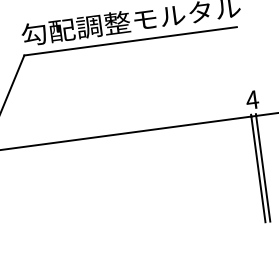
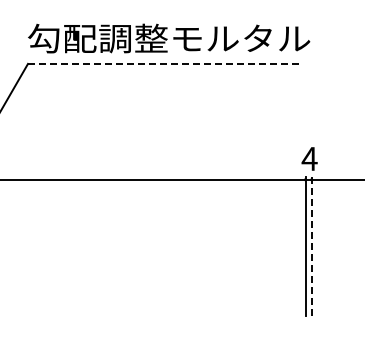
line: (130, 40) -> (165, 63), solid -> dashed
line: (263, 168) -> (311, 247), solid -> dashed

